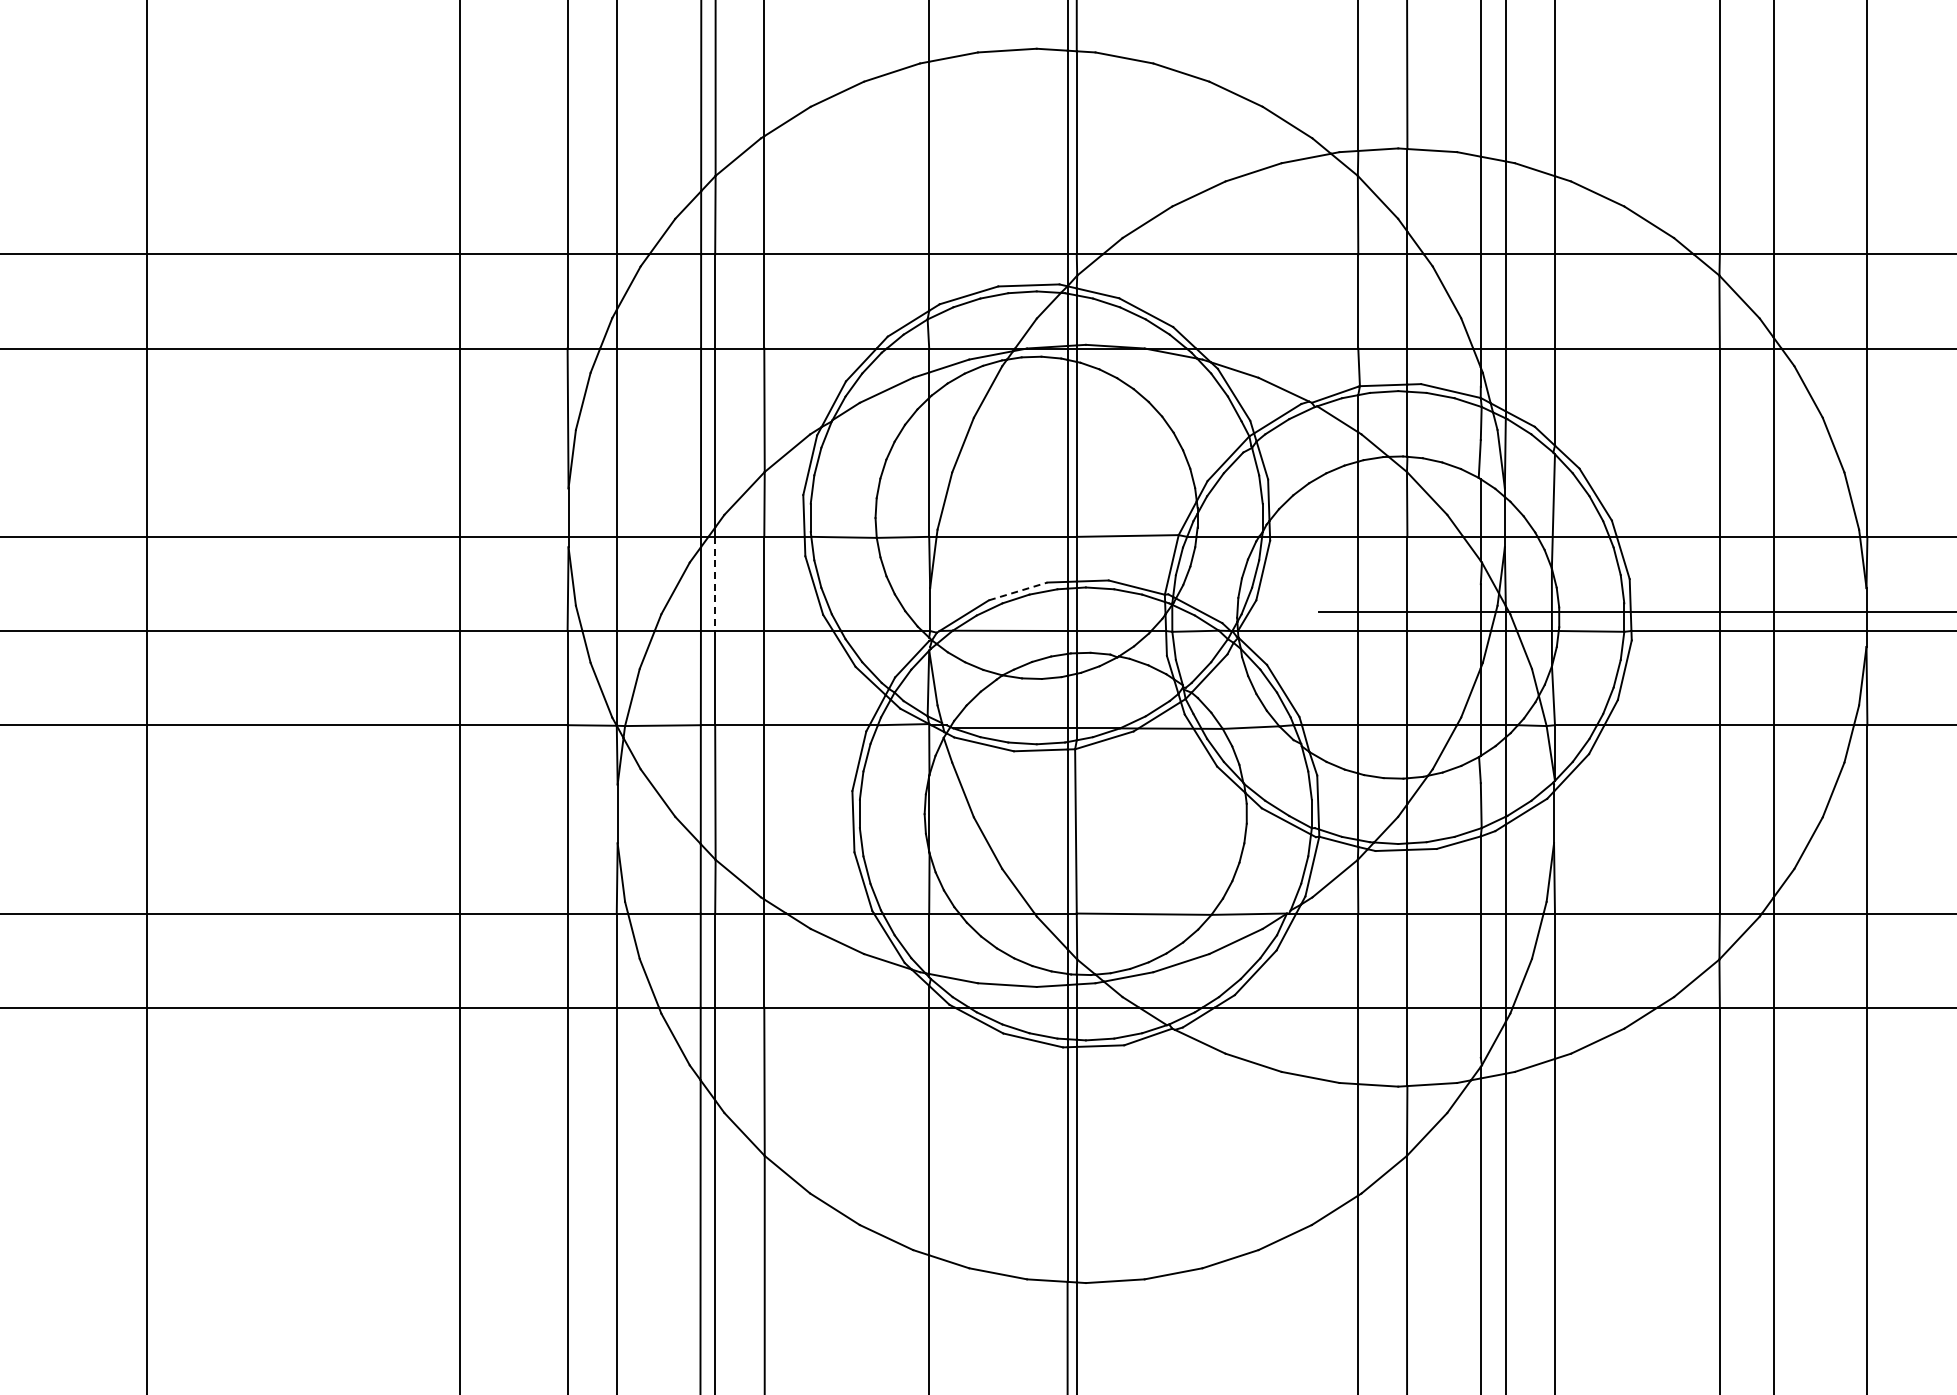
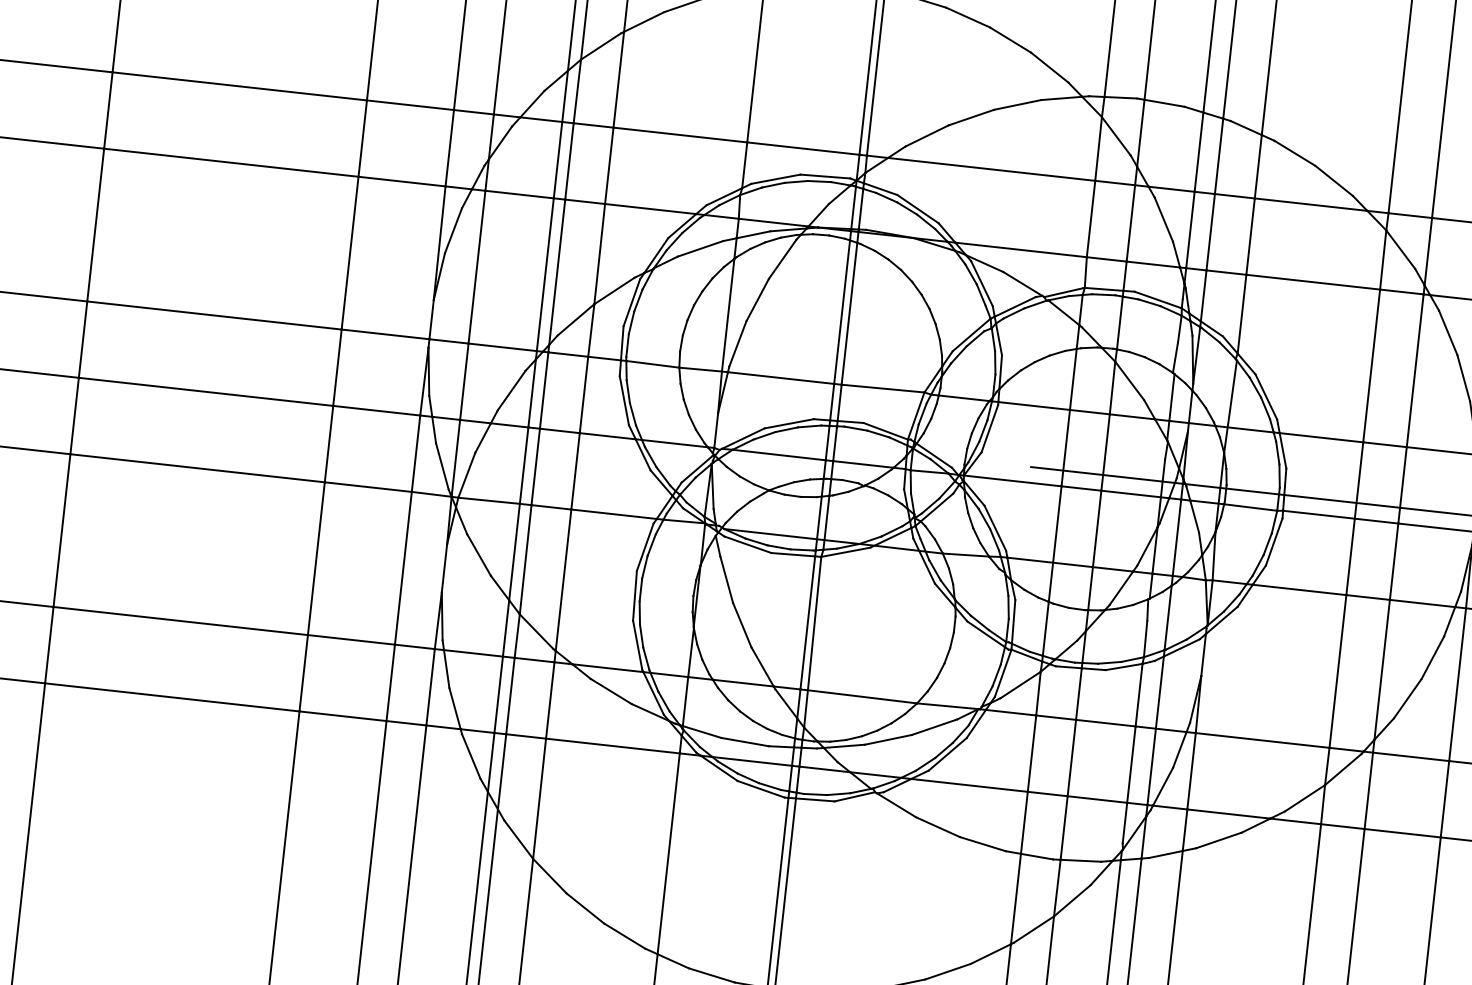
line: (715, 584) -> (544, 391), dashed -> solid
line: (1018, 591) -> (789, 423), dashed -> solid

